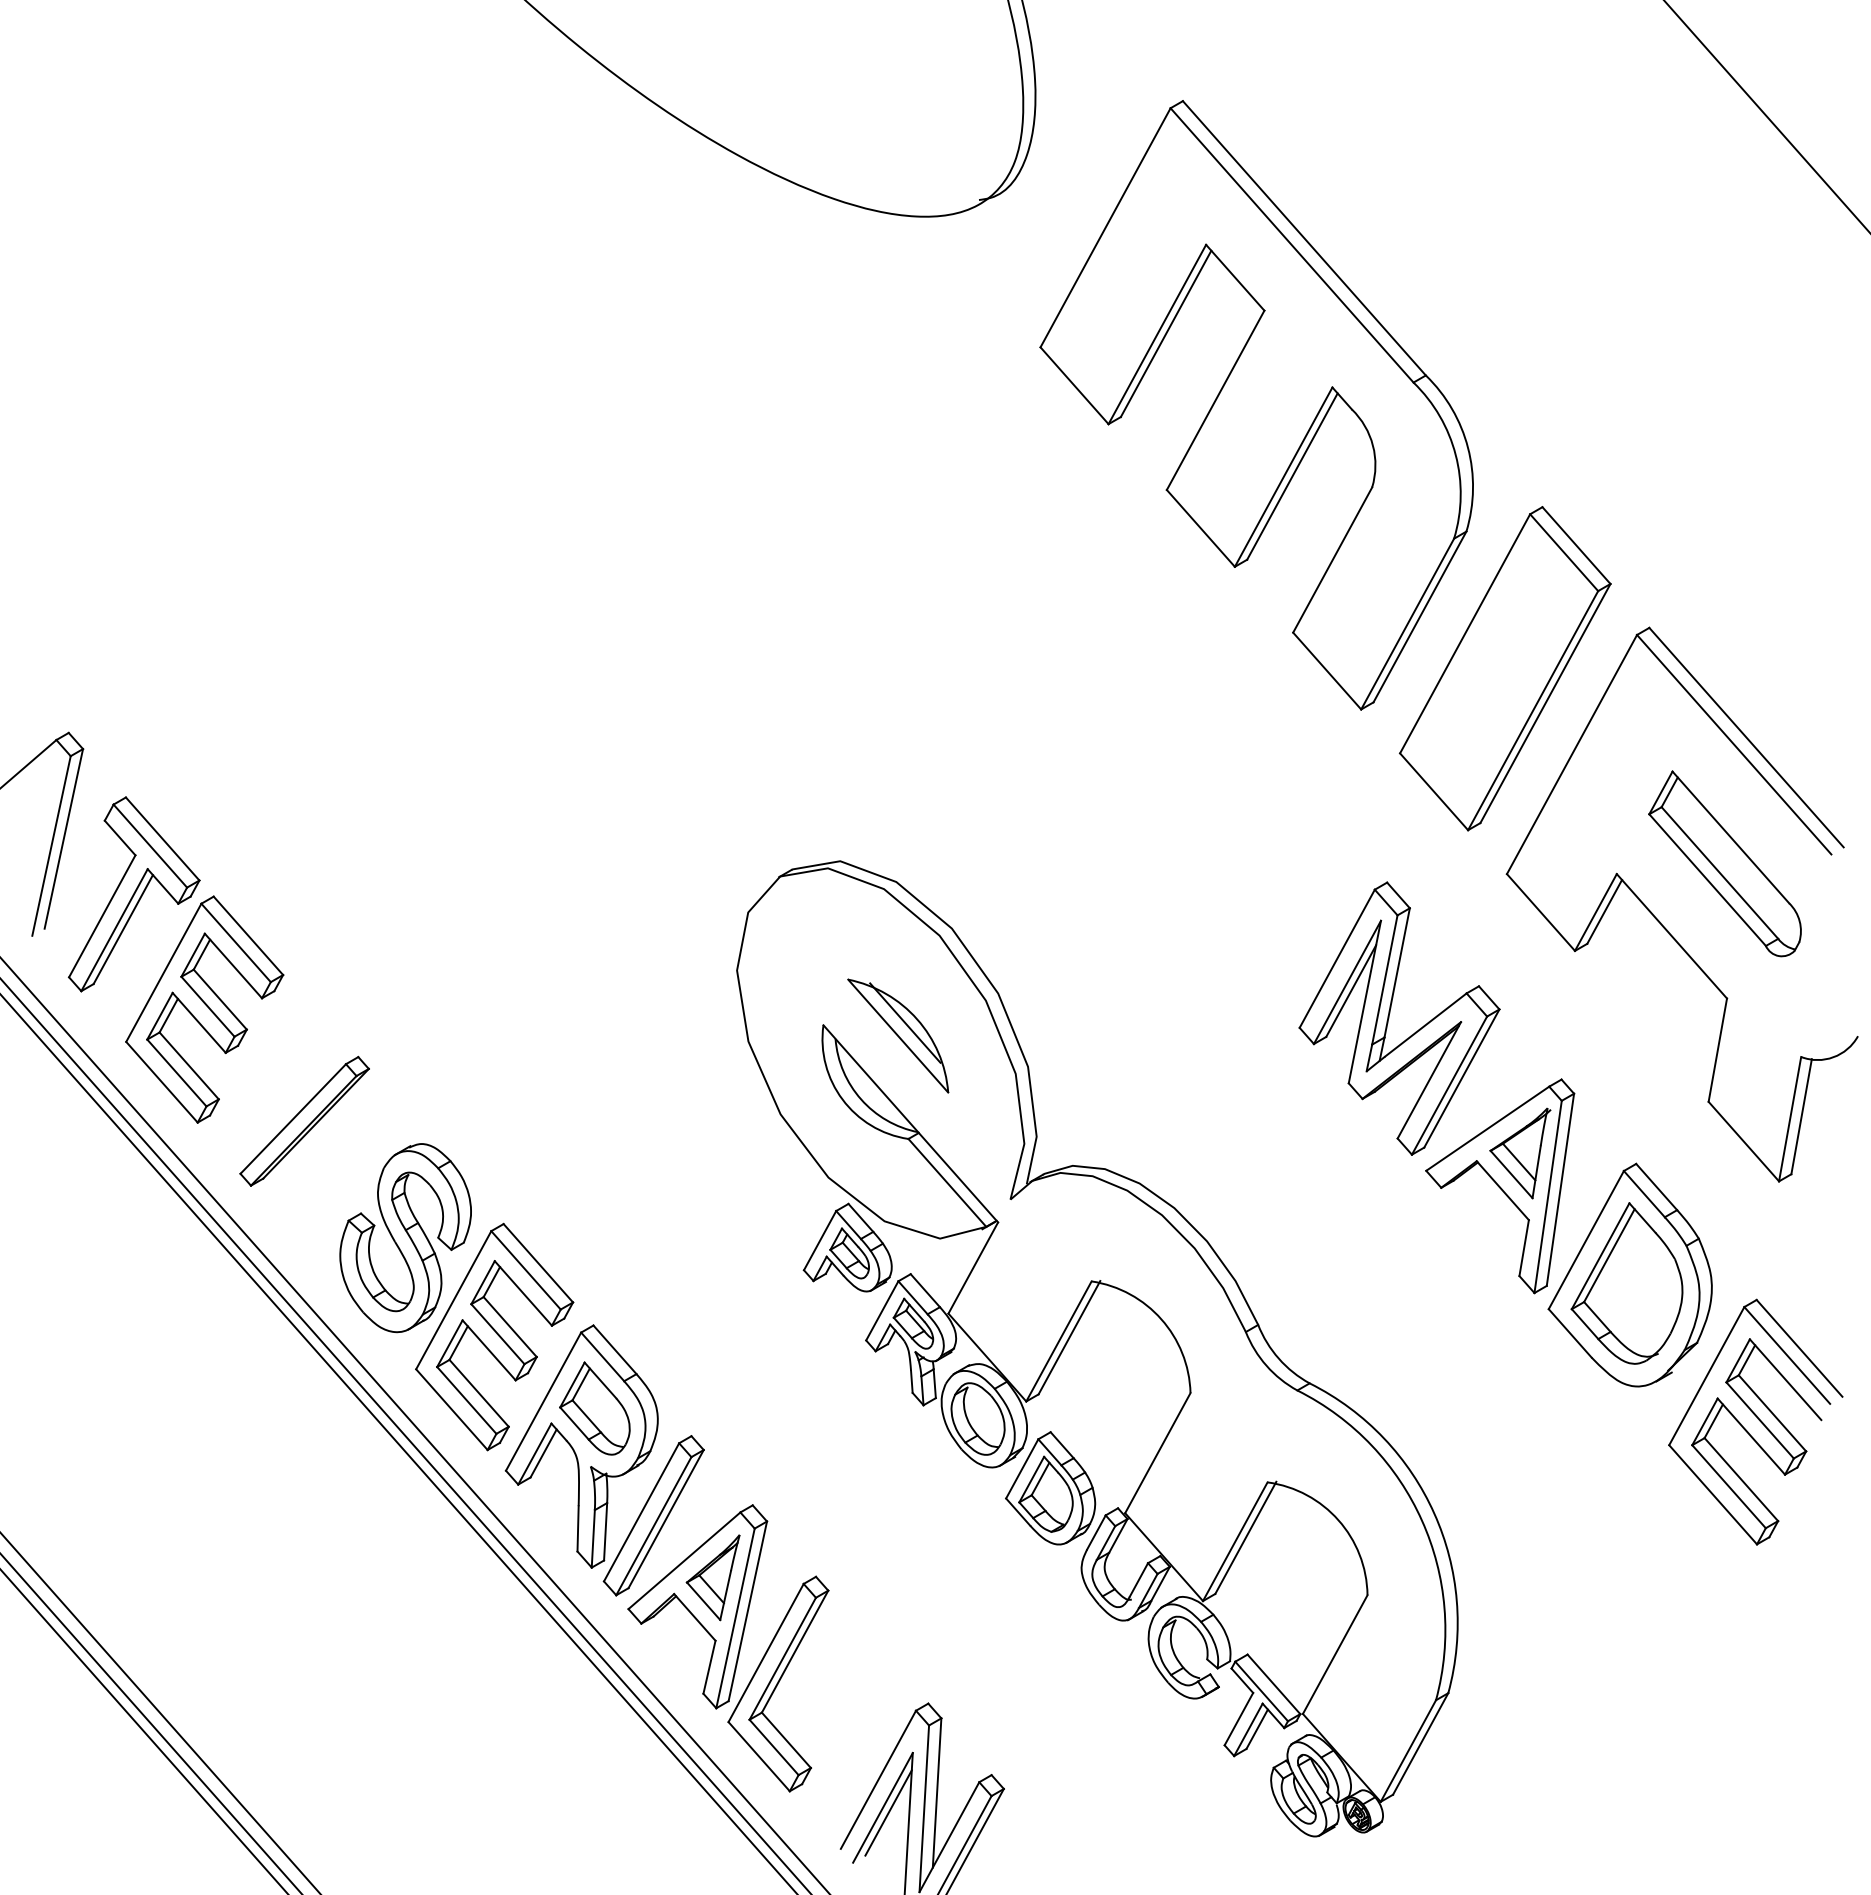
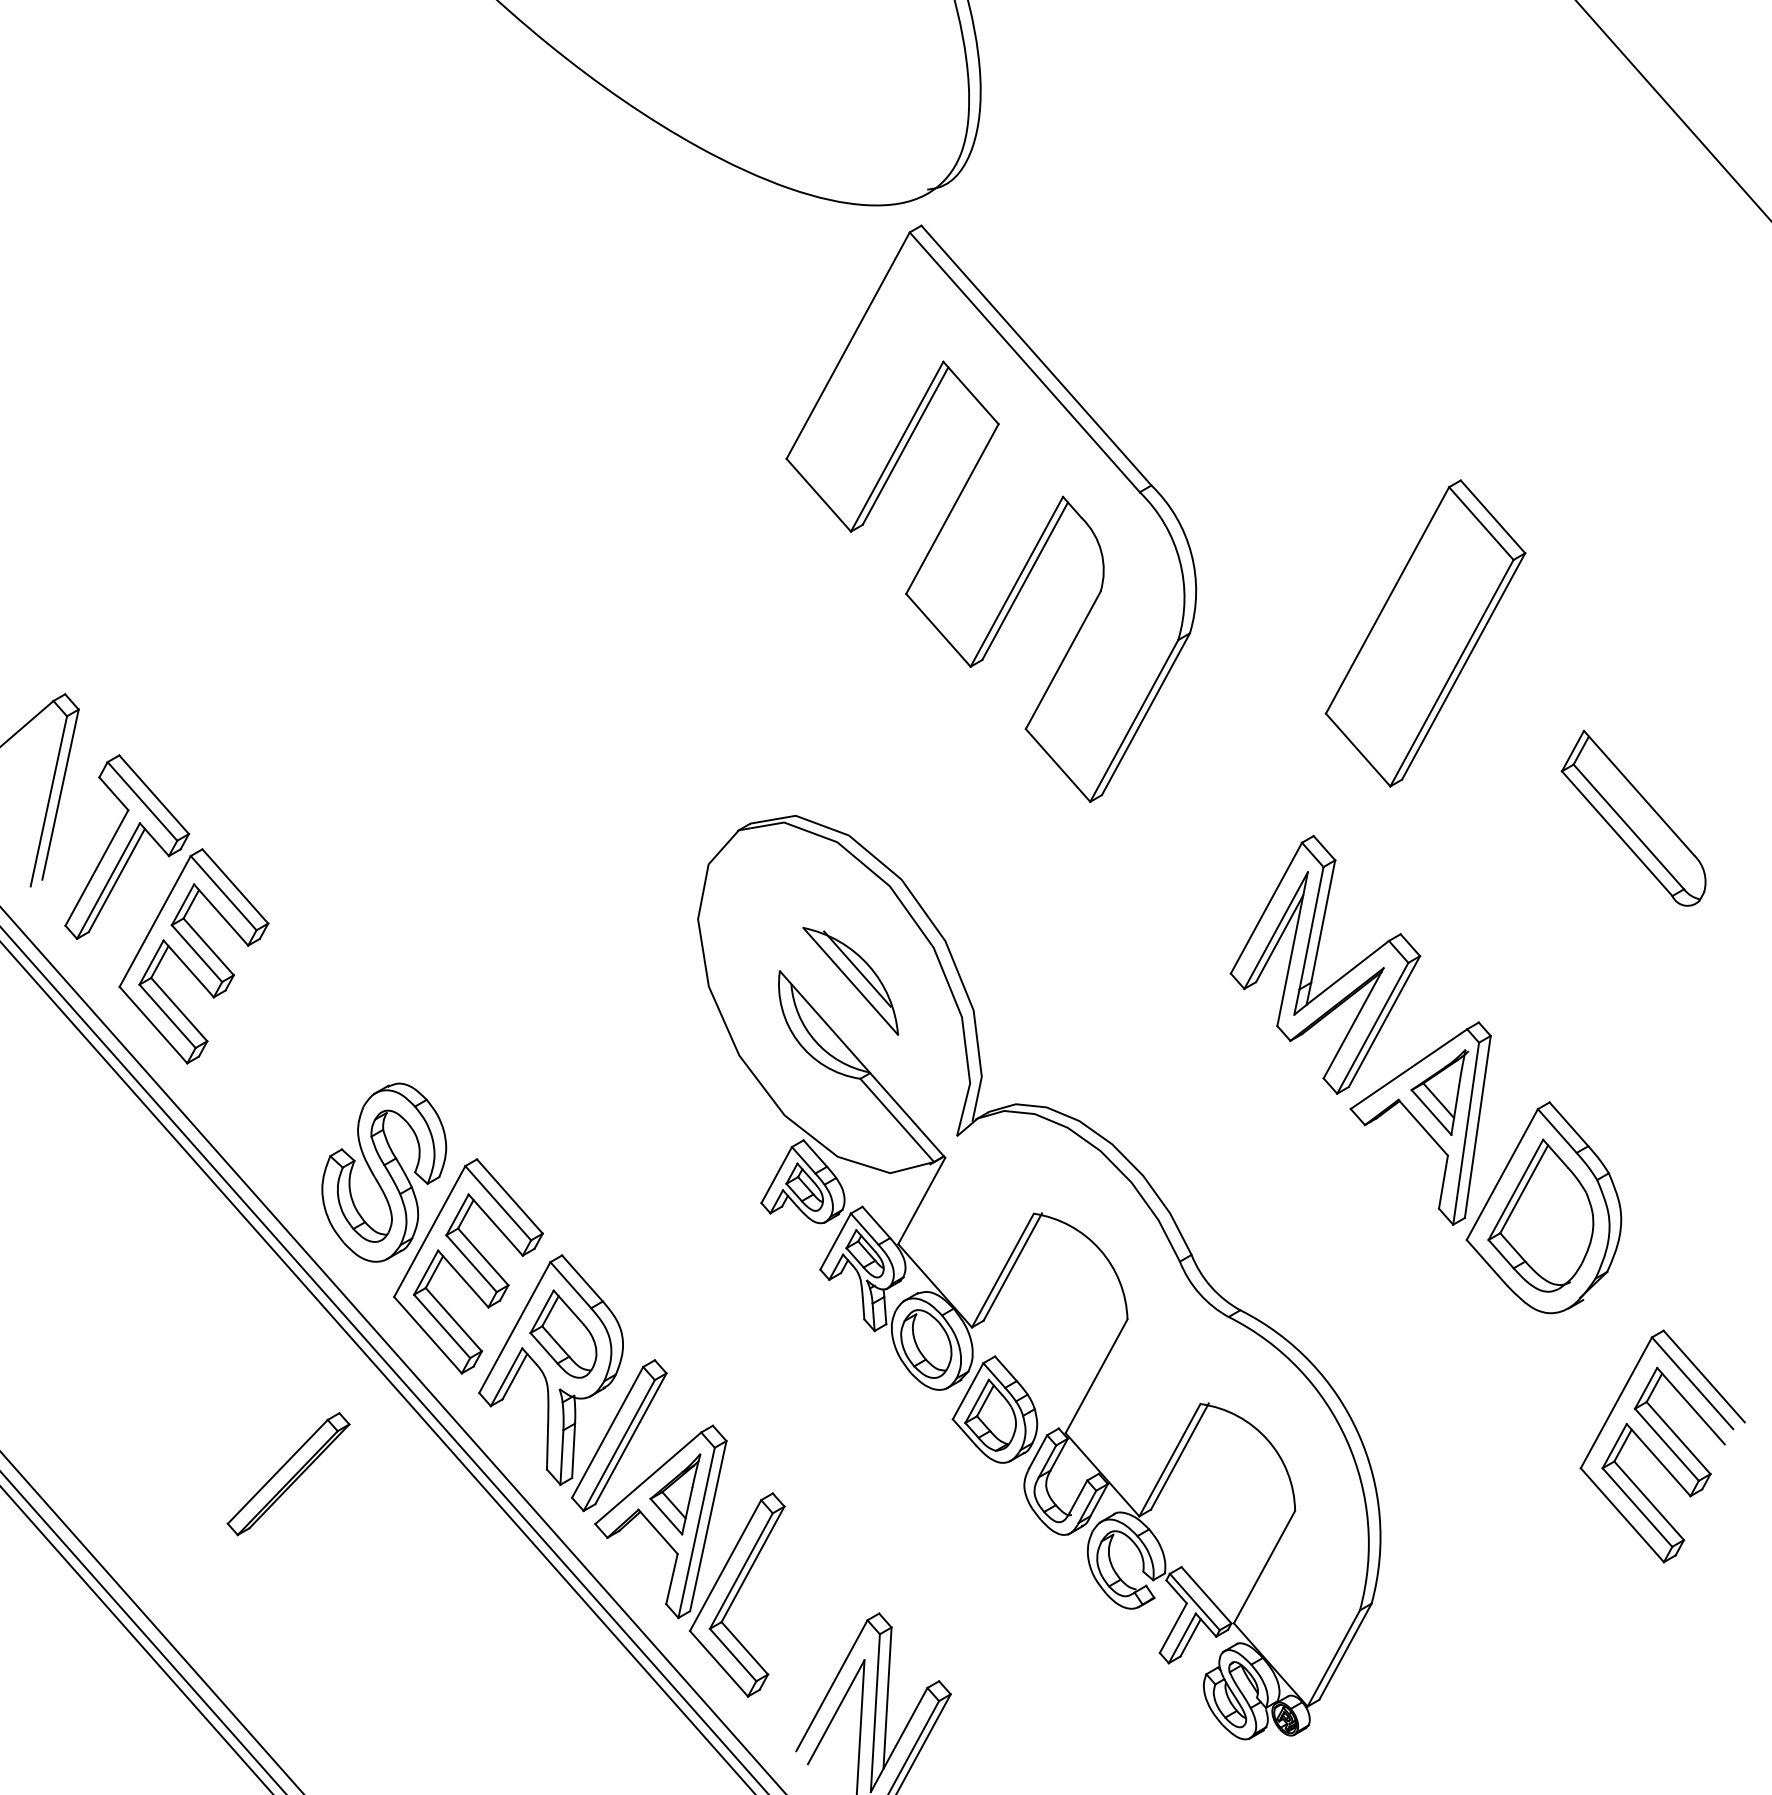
part: (1256, 405) -> (991, 513), moved
part: (1660, 921) -> (1572, 872), removed
part: (304, 1120) -> (288, 1473), moved
part: (1755, 1421) -> (1662, 1445), moved
line: (888, 1812) -> (841, 1716), removed

